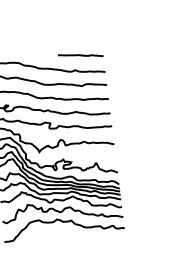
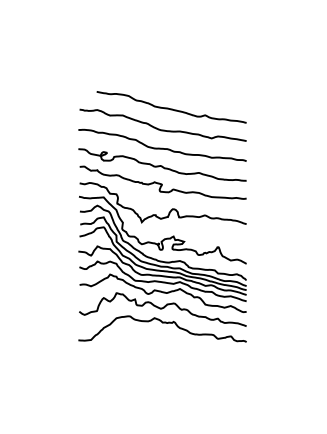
line: (80, 55) -> (214, 96), removed

